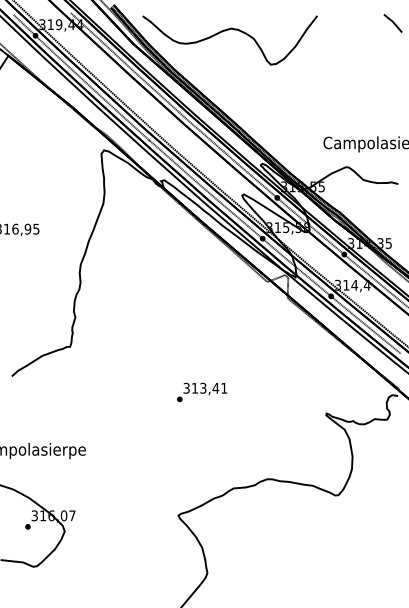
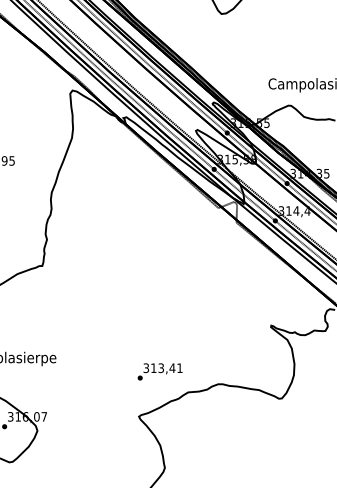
text: (202, 392) -> (160, 371), moved

